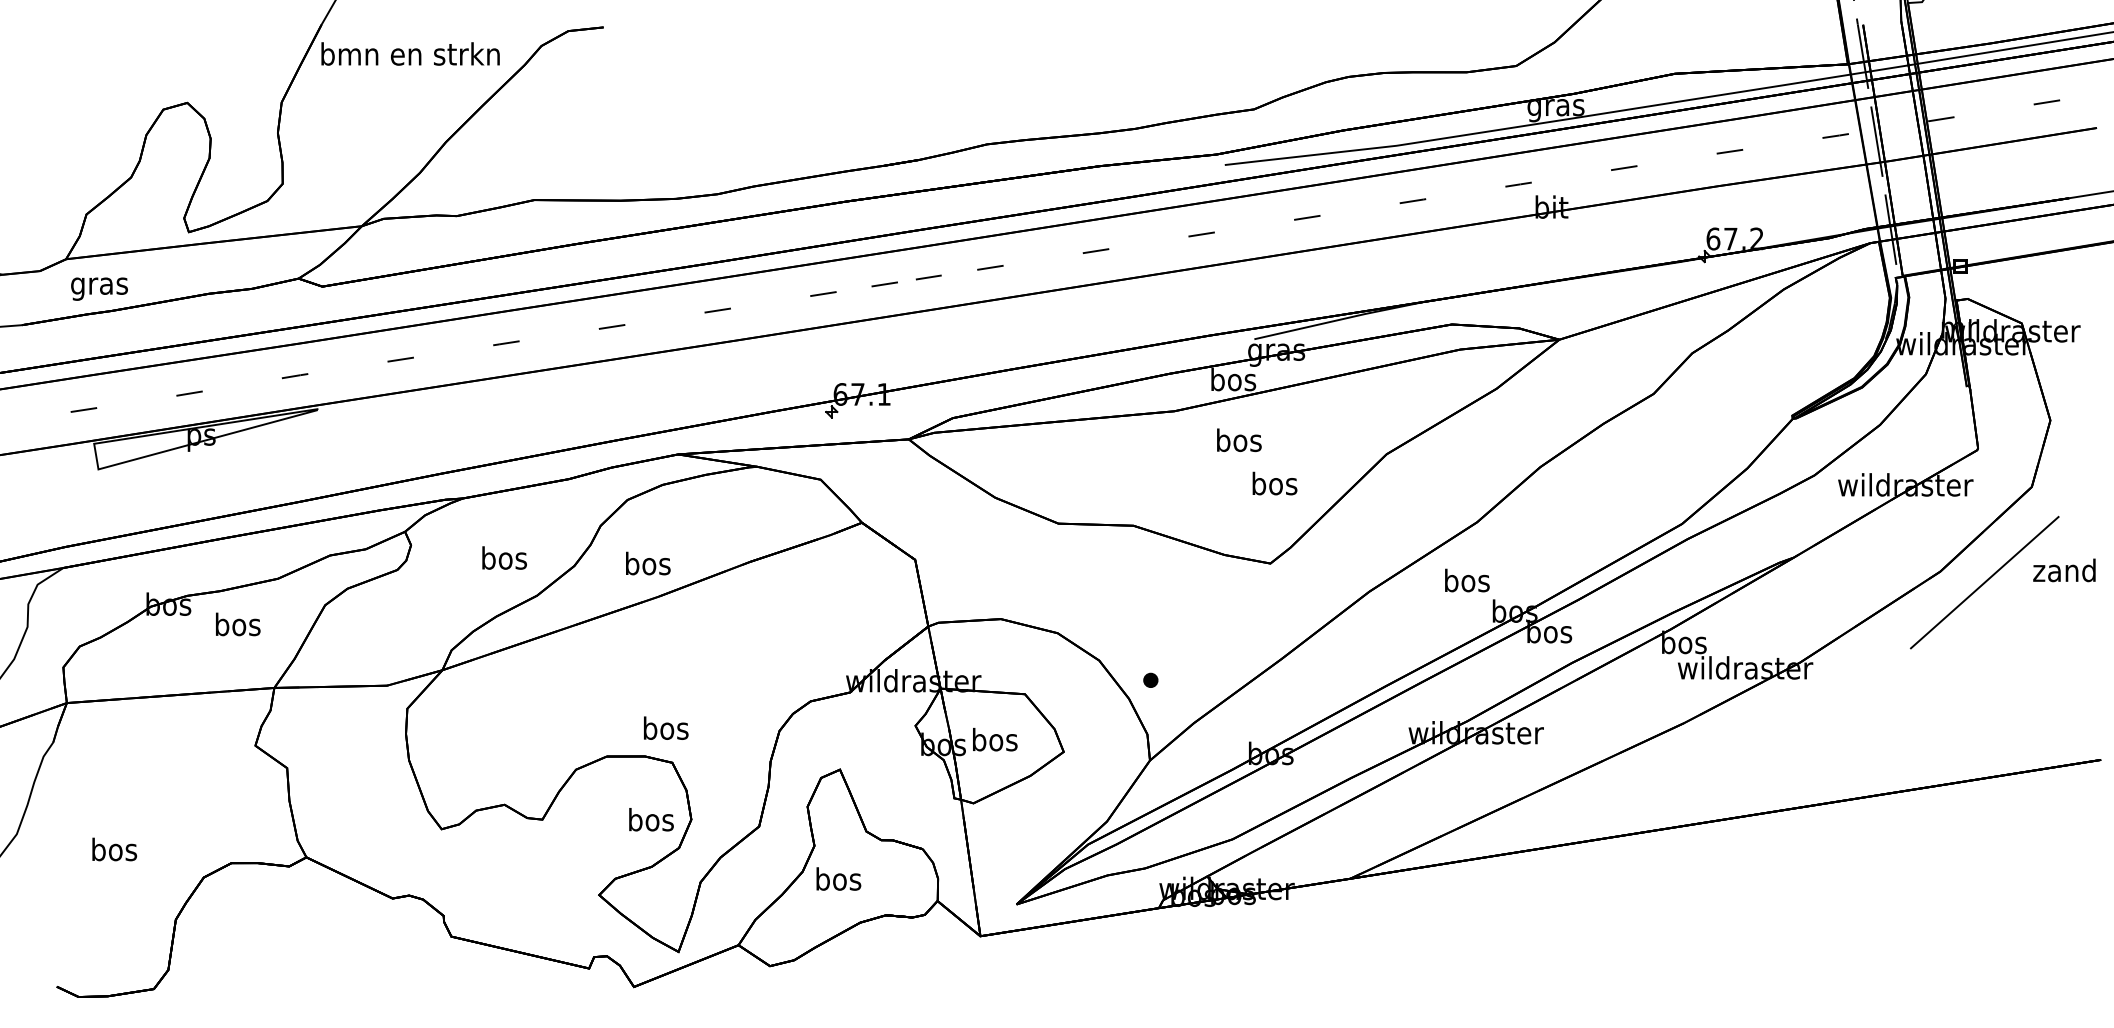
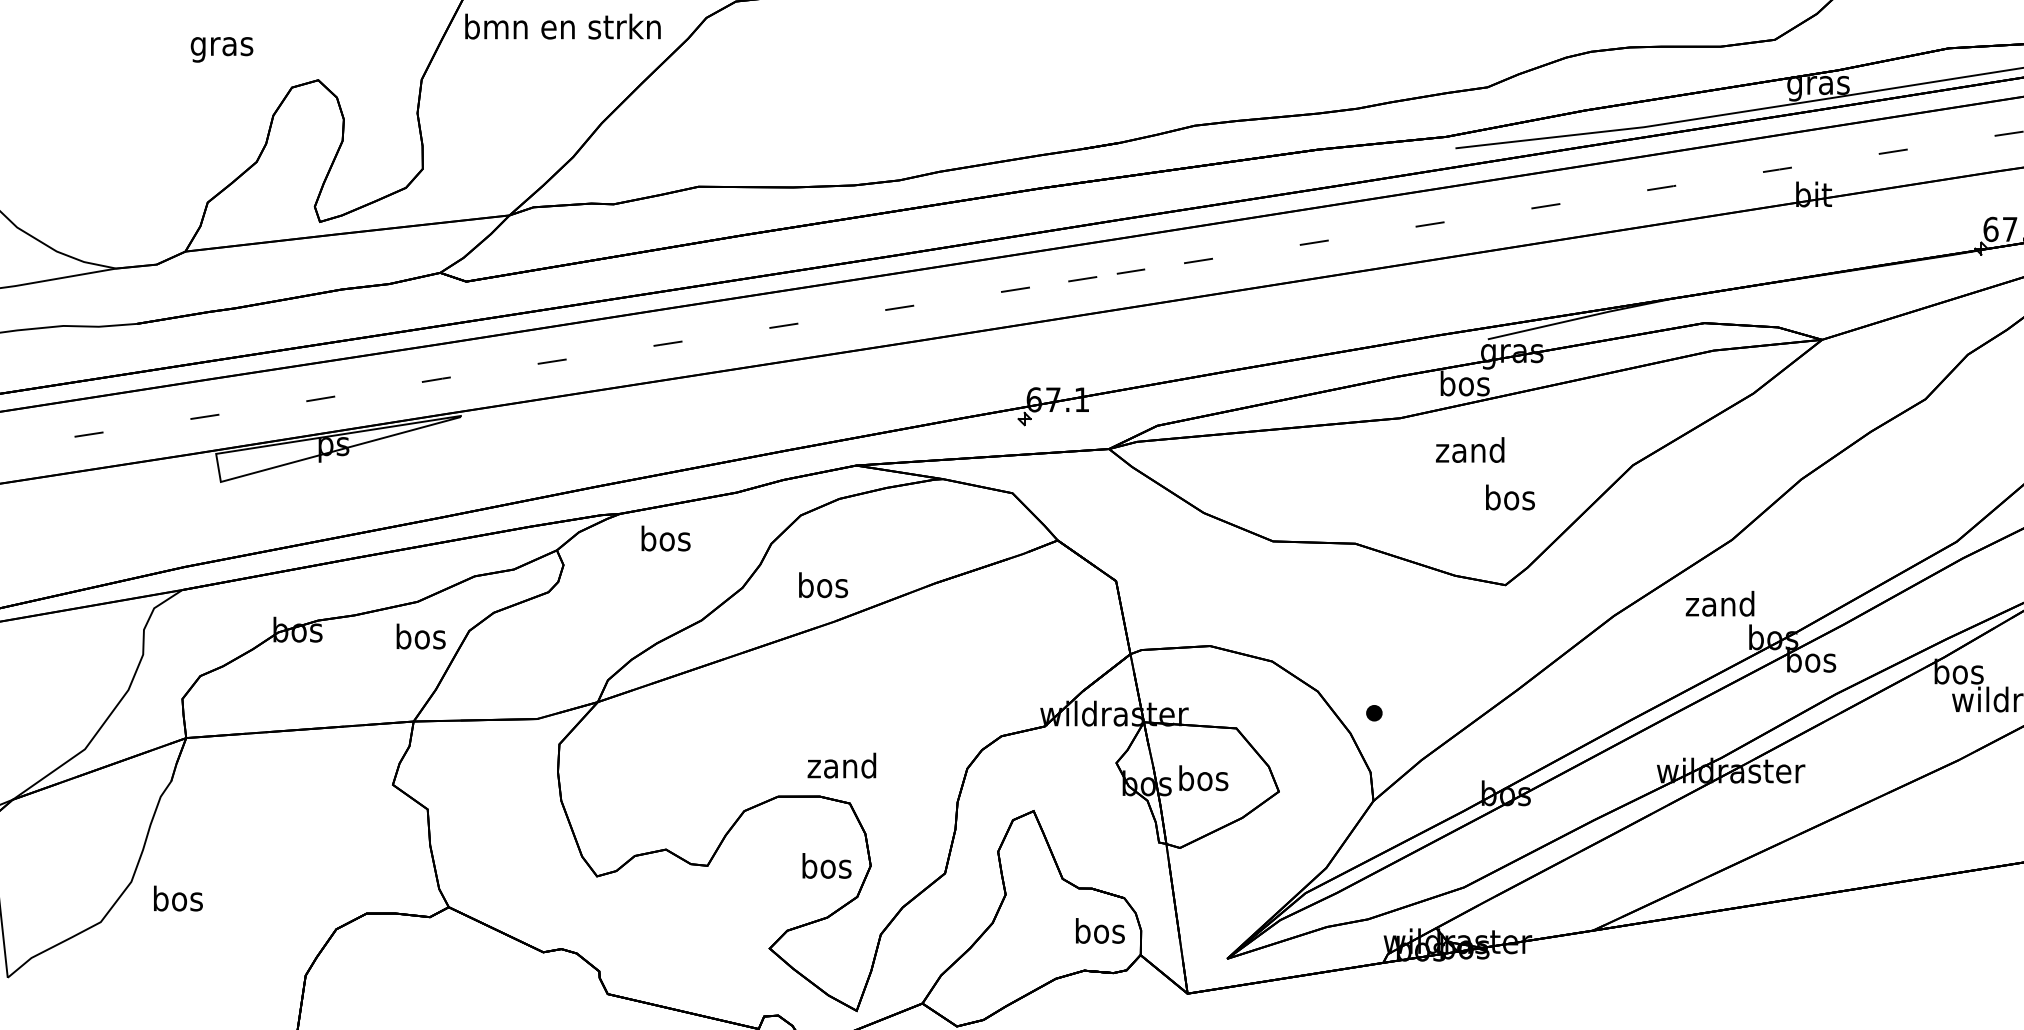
text: (99, 288) -> (221, 49), moved
text: (1238, 440) -> (1470, 450), bos -> zand
text: (504, 557) -> (665, 537), moved
text: (1466, 580) -> (1720, 603), bos -> zand
text: (238, 624) -> (421, 636), moved
text: (664, 727) -> (841, 764), bos -> zand
text: (114, 849) -> (178, 898), moved
text: (838, 878) -> (1099, 930), moved

